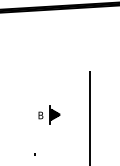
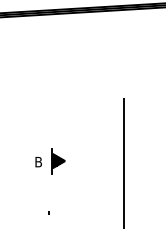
part: (49, 114) -> (50, 160), moved

